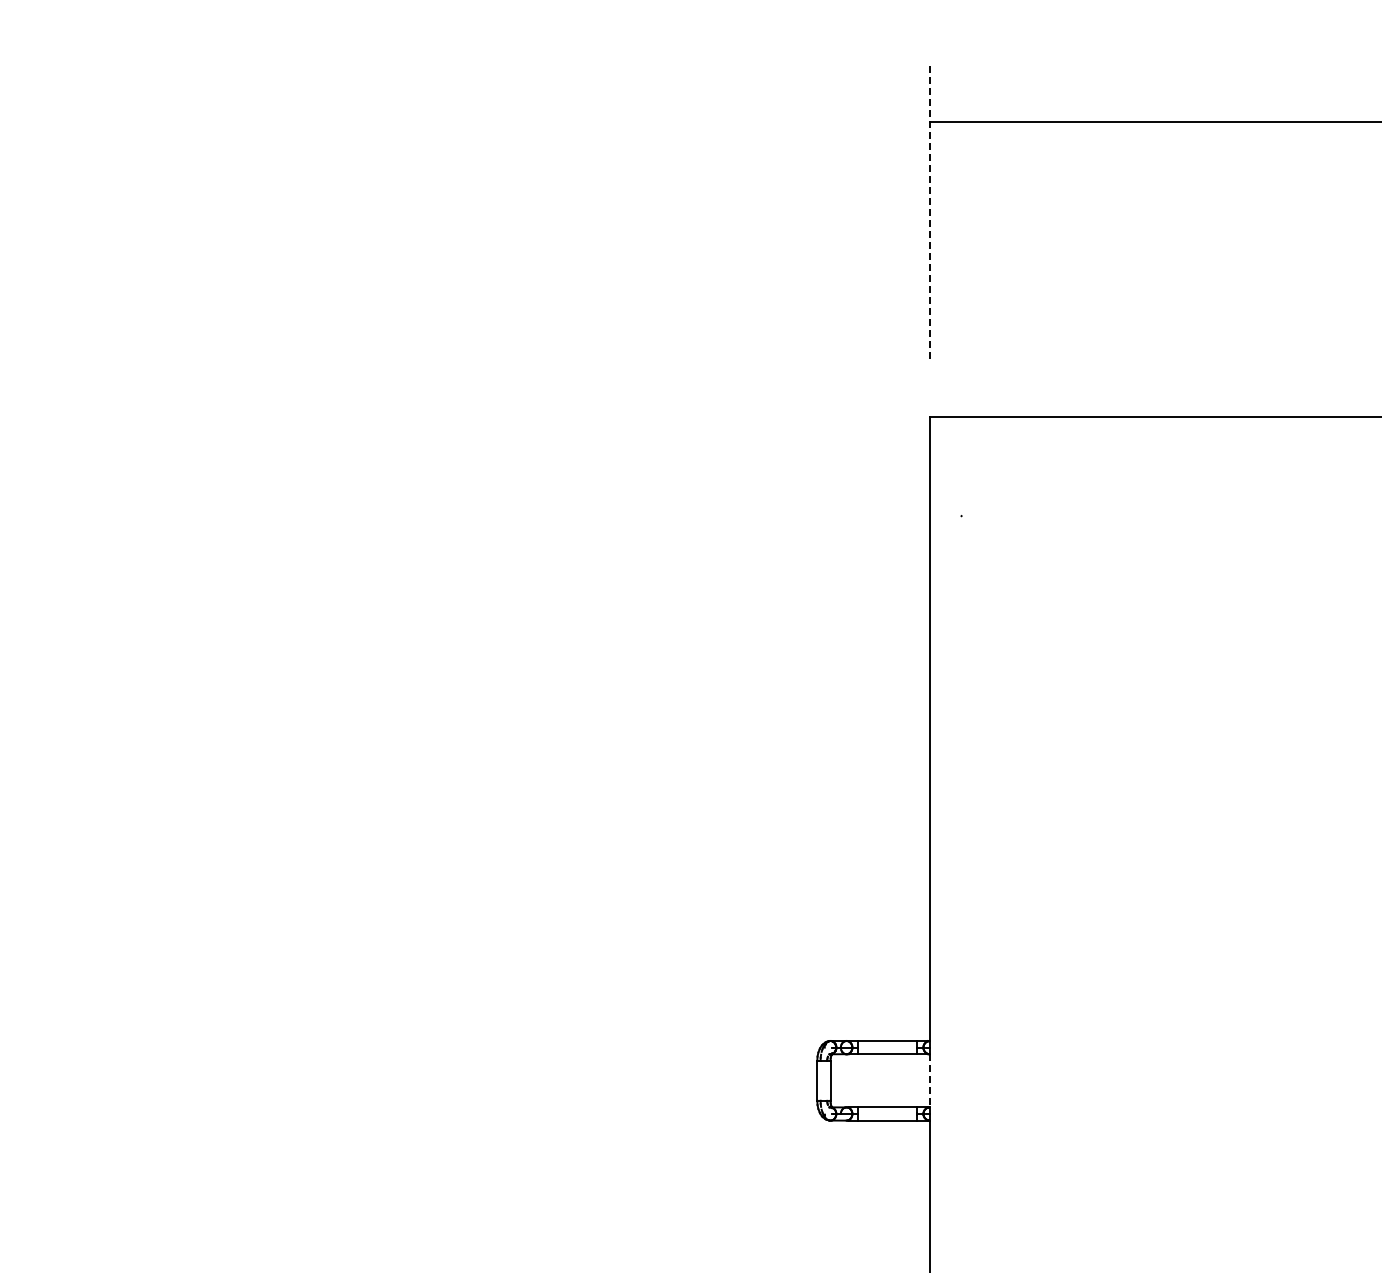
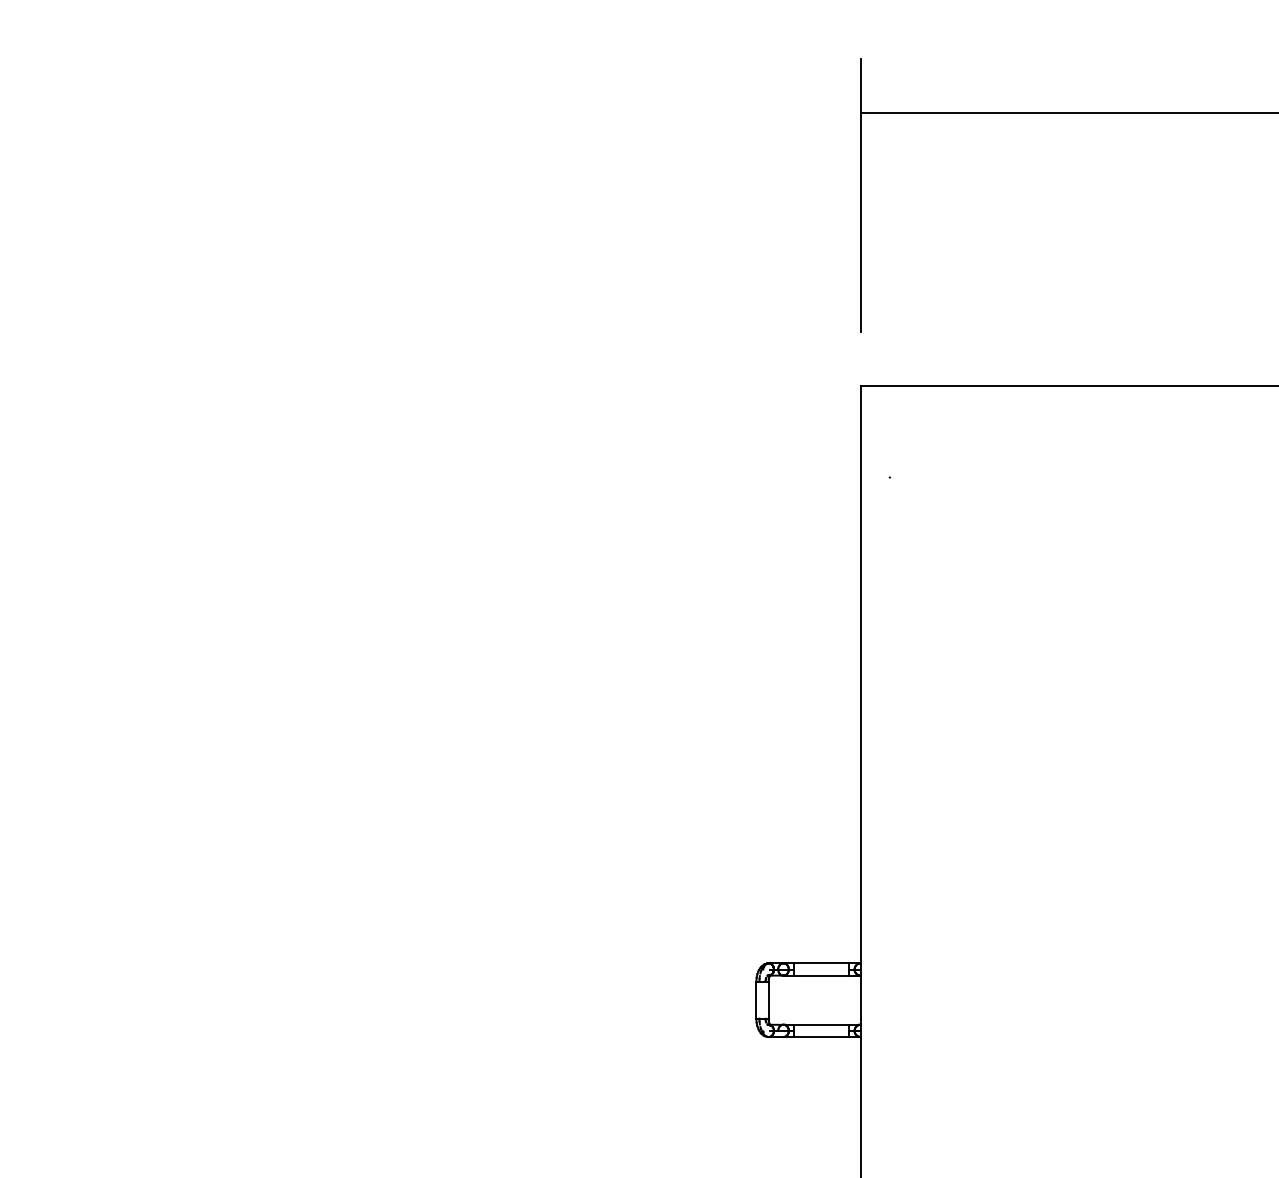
line: (930, 211) -> (861, 195), dashed -> solid
line: (930, 1080) -> (861, 999), dashed -> solid

